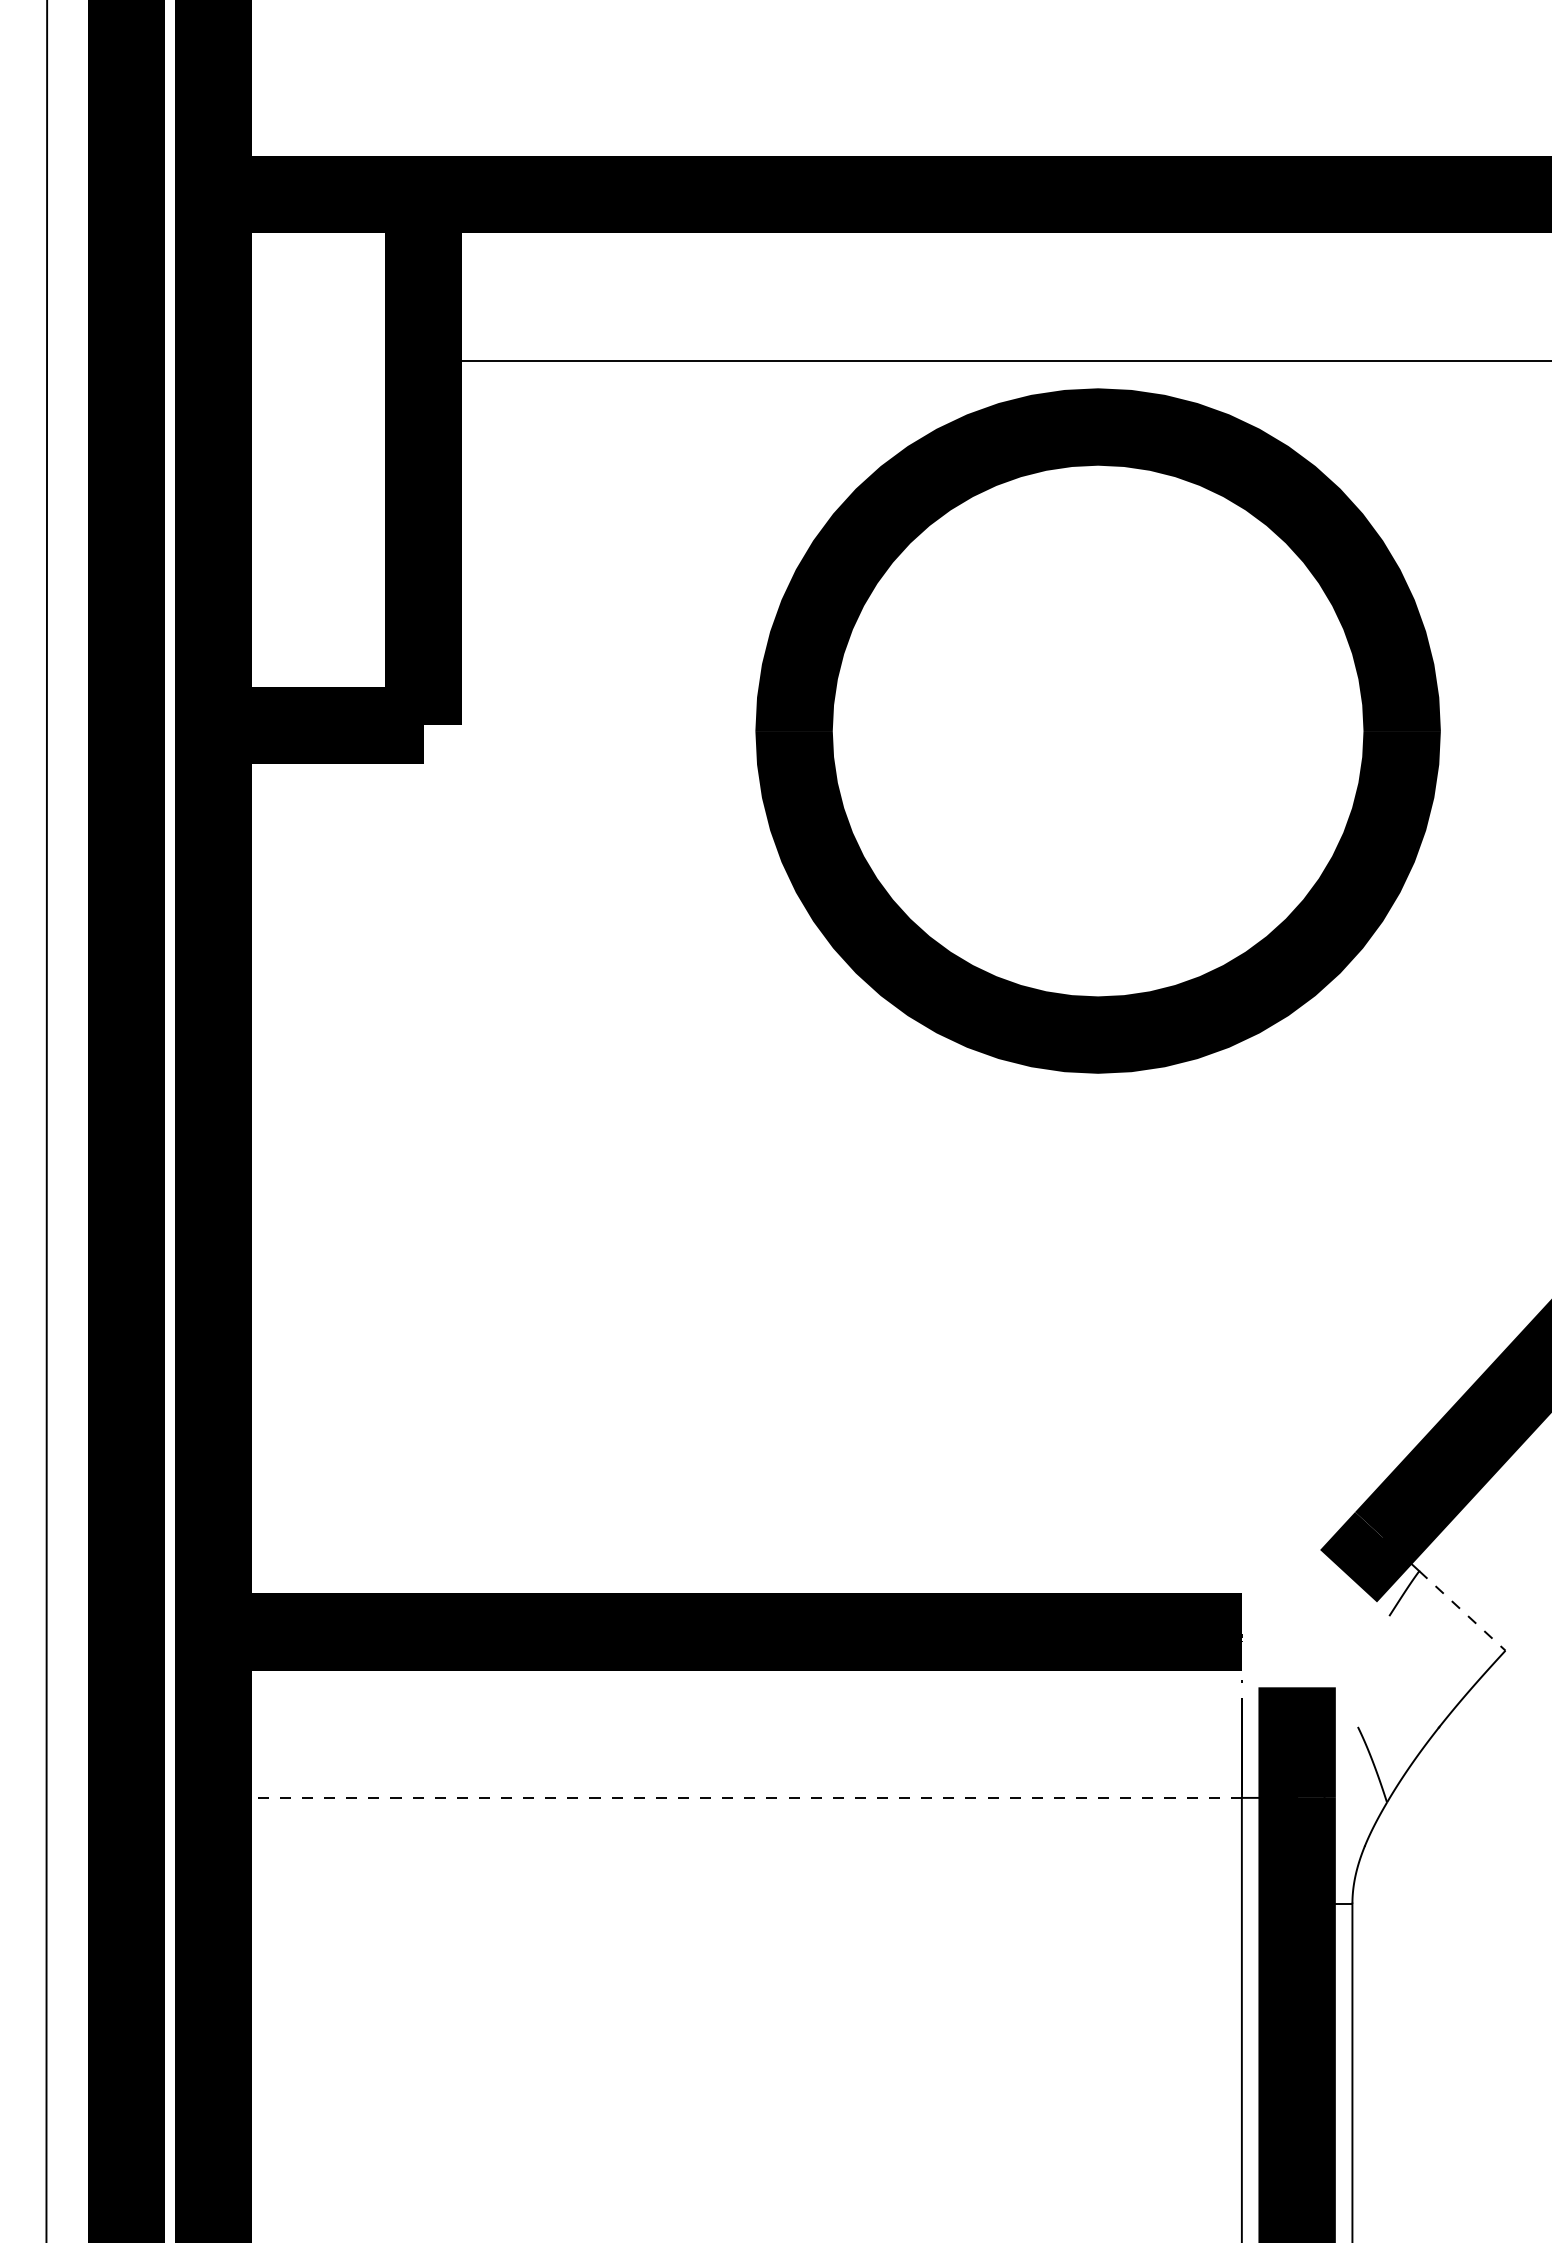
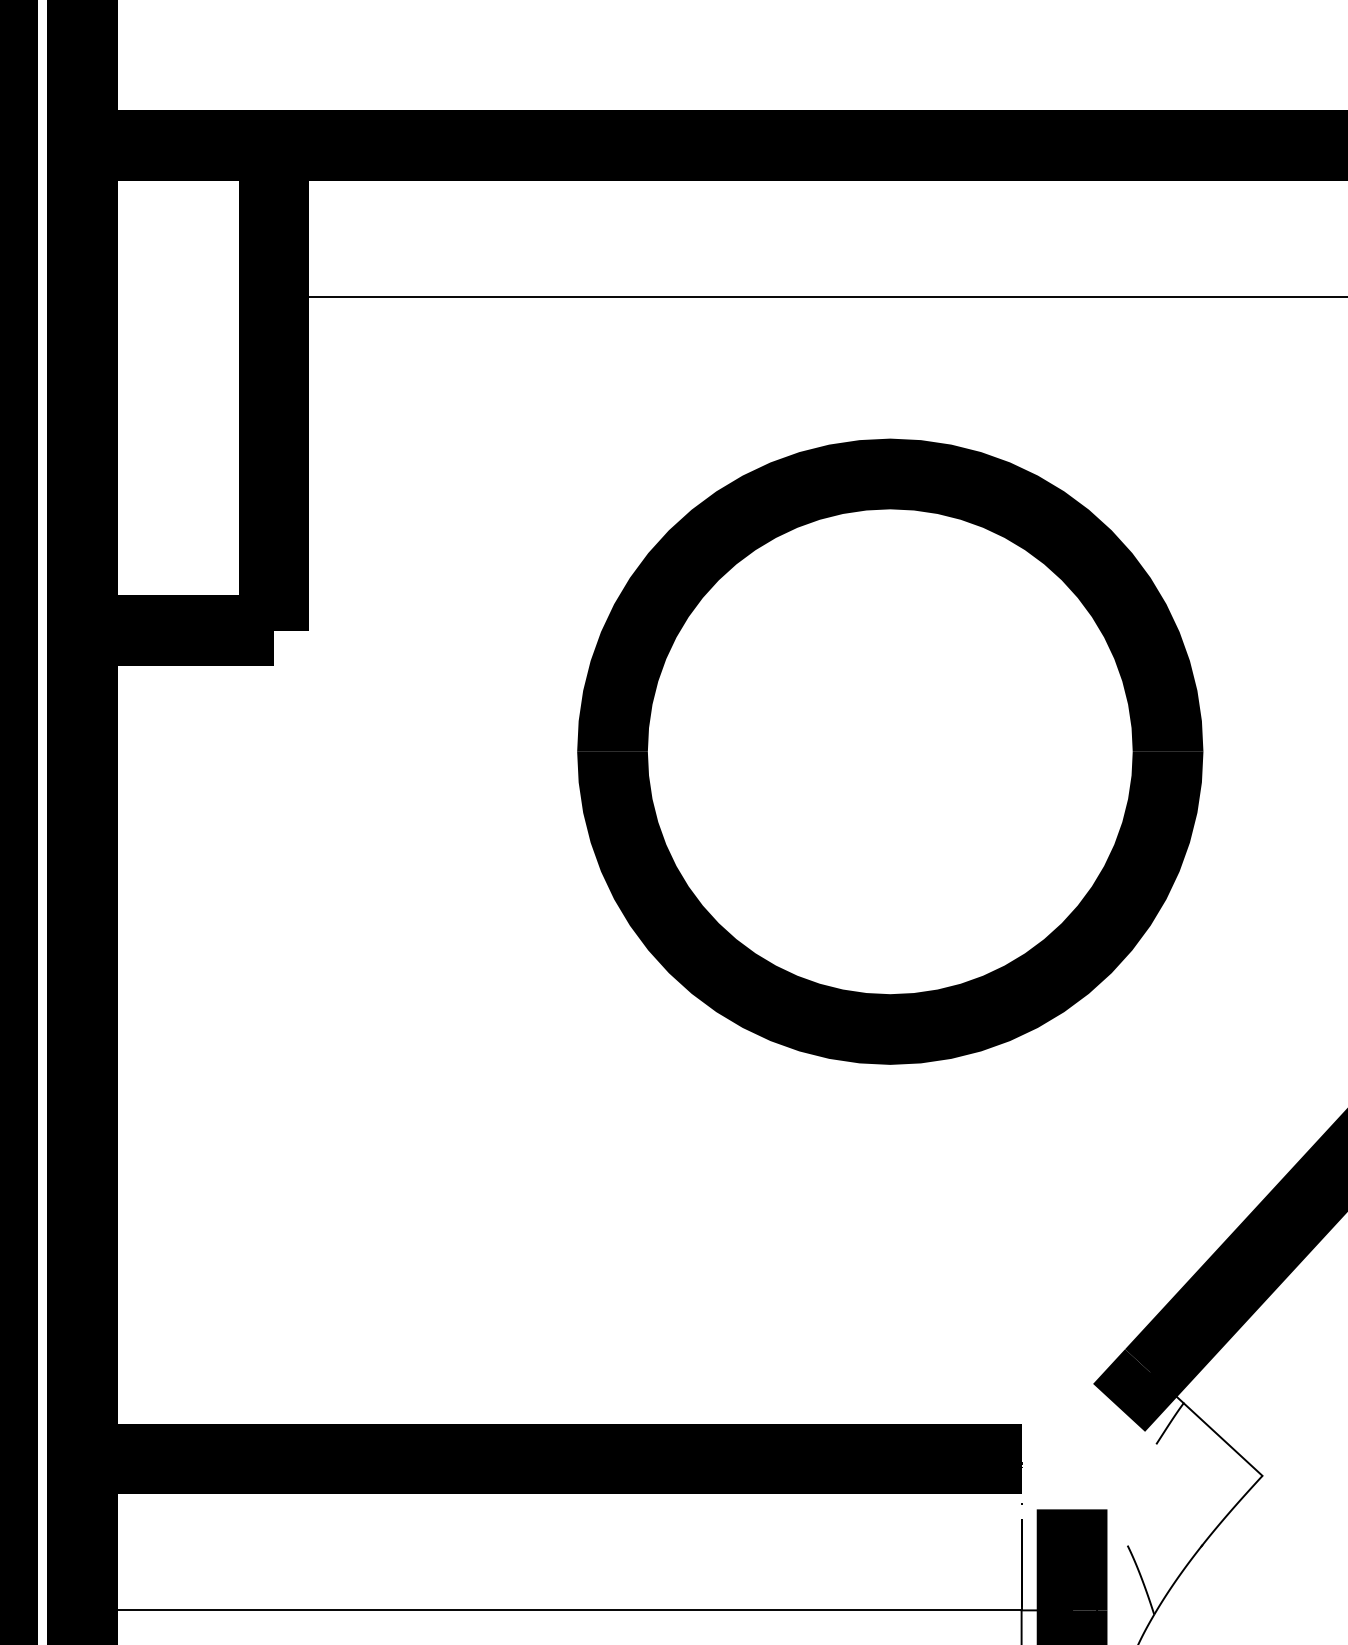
part: (1097, 730) -> (889, 751), moved
line: (1462, 1610) -> (1223, 1439), dashed -> solid
line: (728, 1797) -> (552, 1610), dashed -> solid

